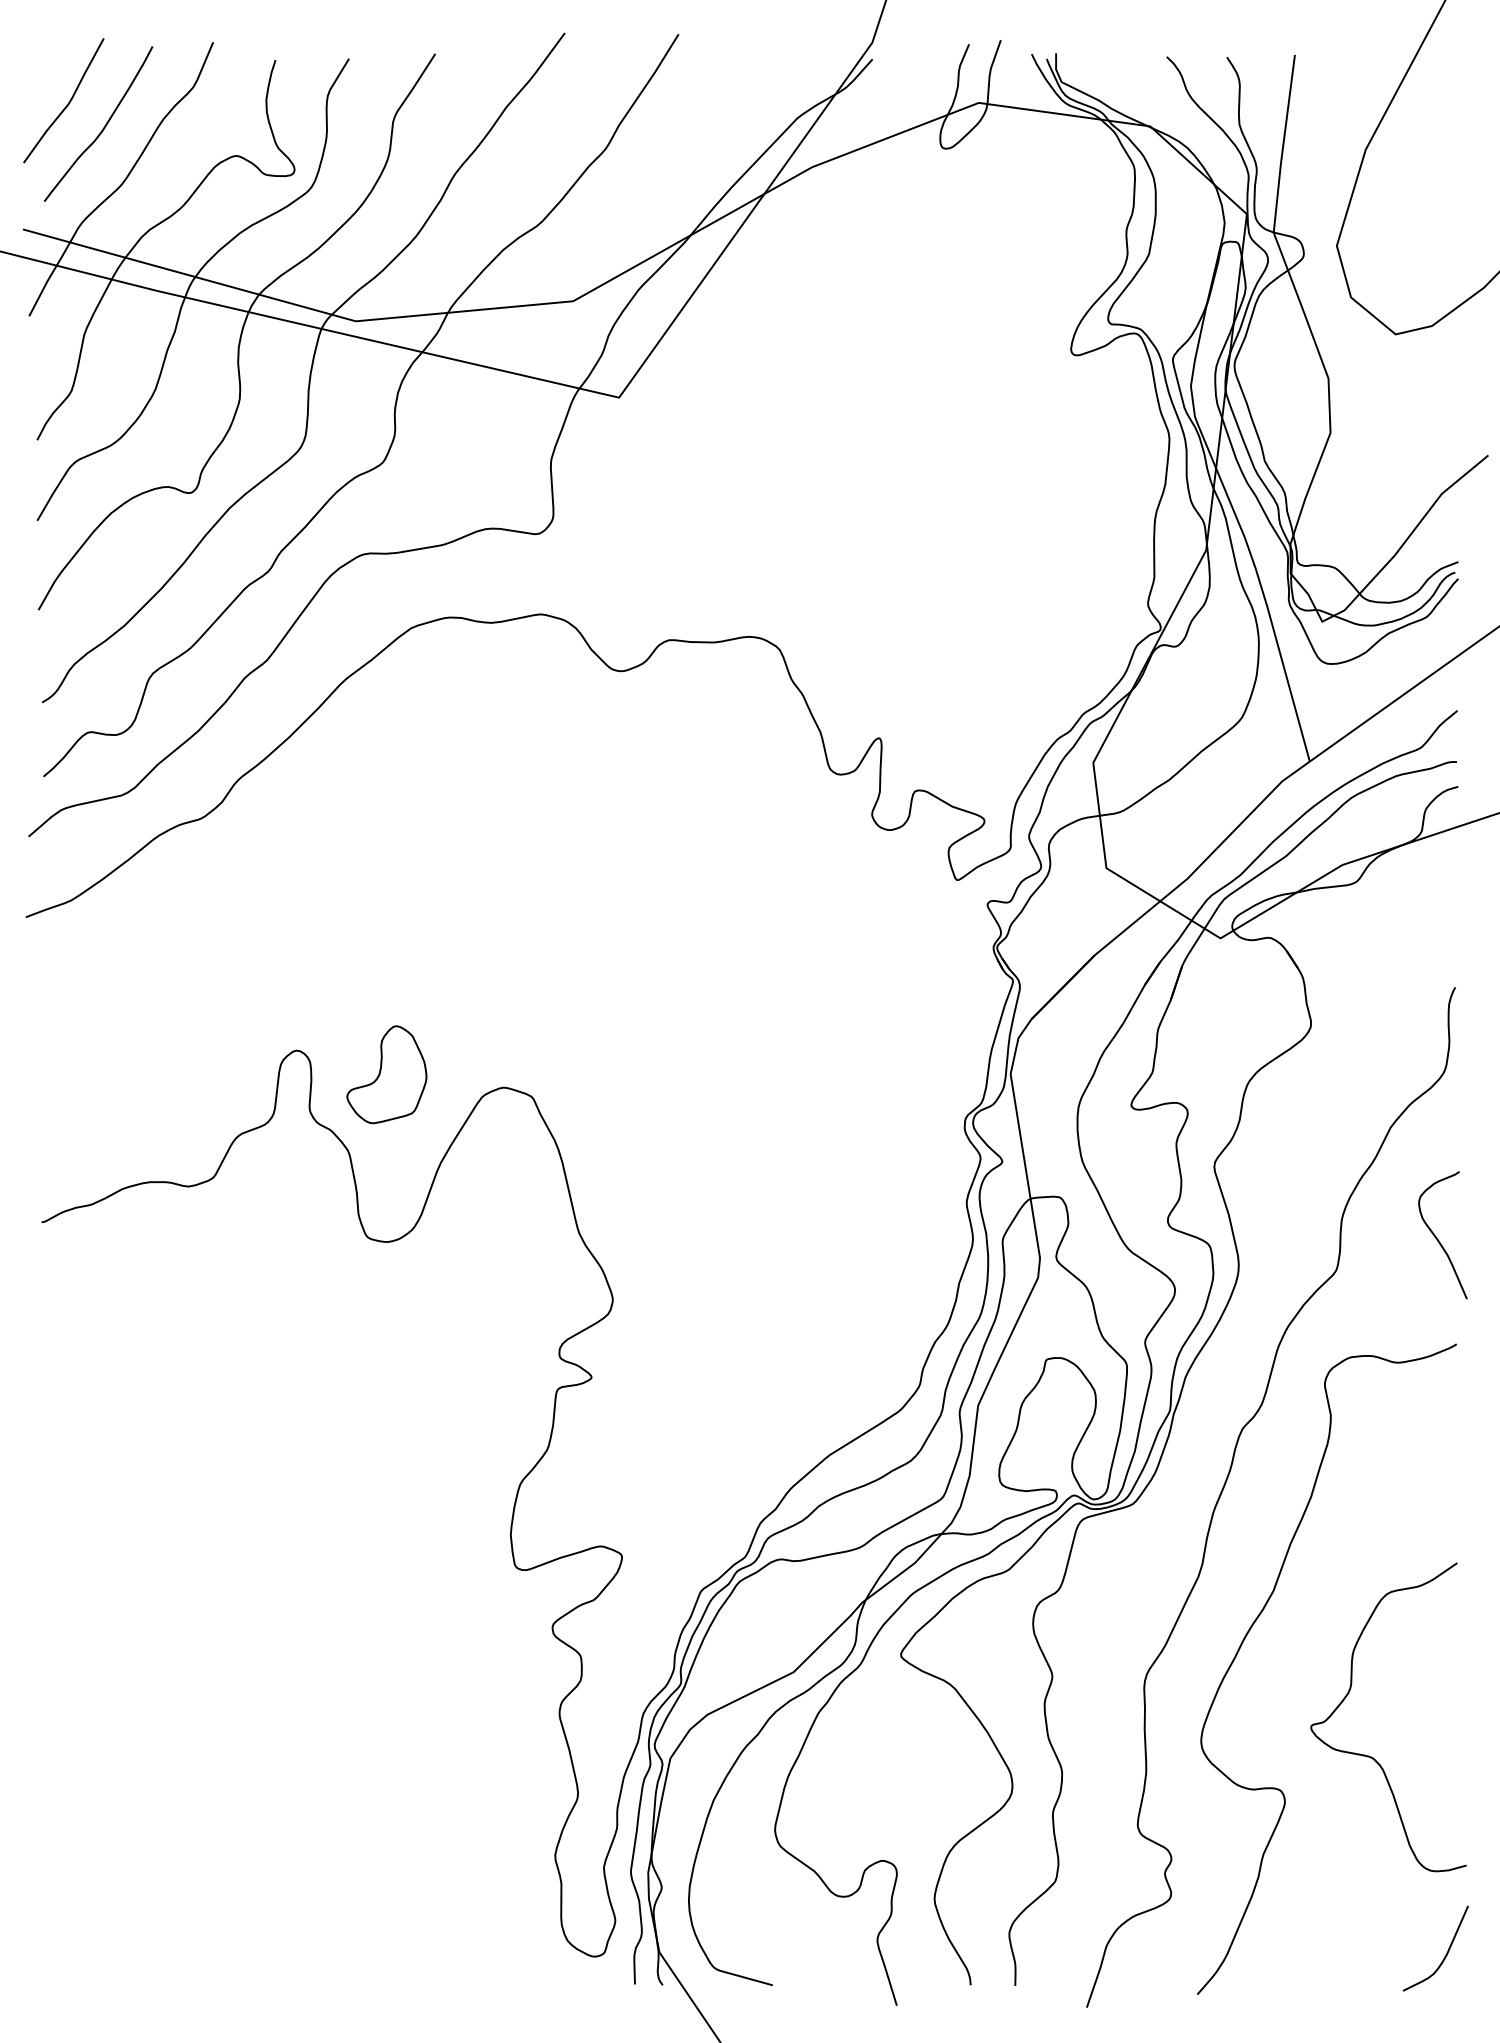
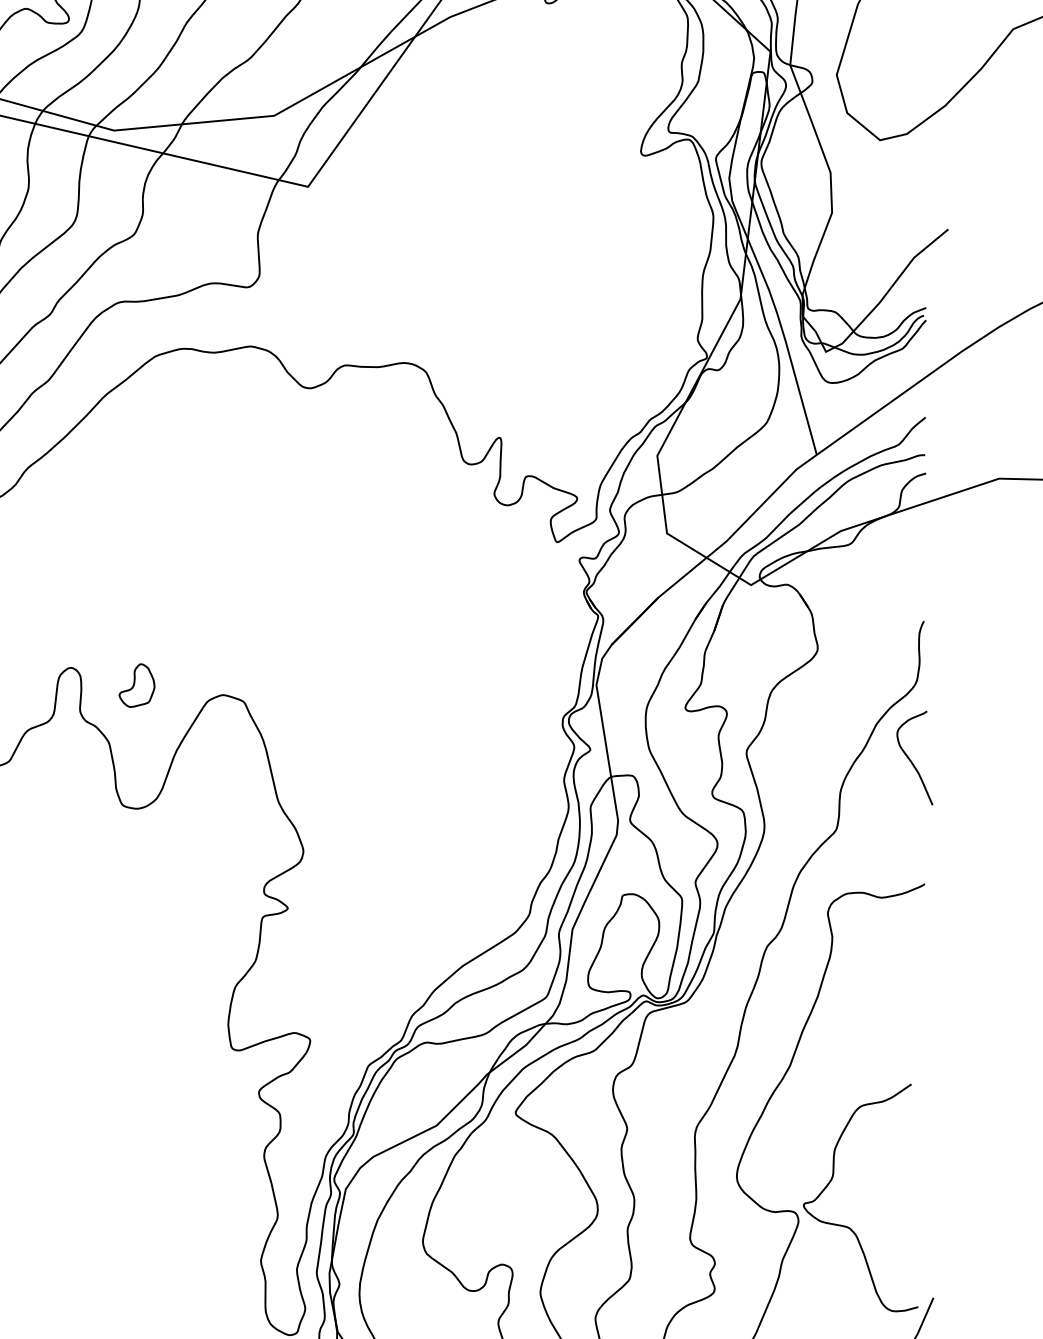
part: (386, 1074) -> (136, 685), size x0.6
curve: (1437, 1237) -> (910, 759), moved
curve: (1369, 1755) -> (846, 1226), moved

